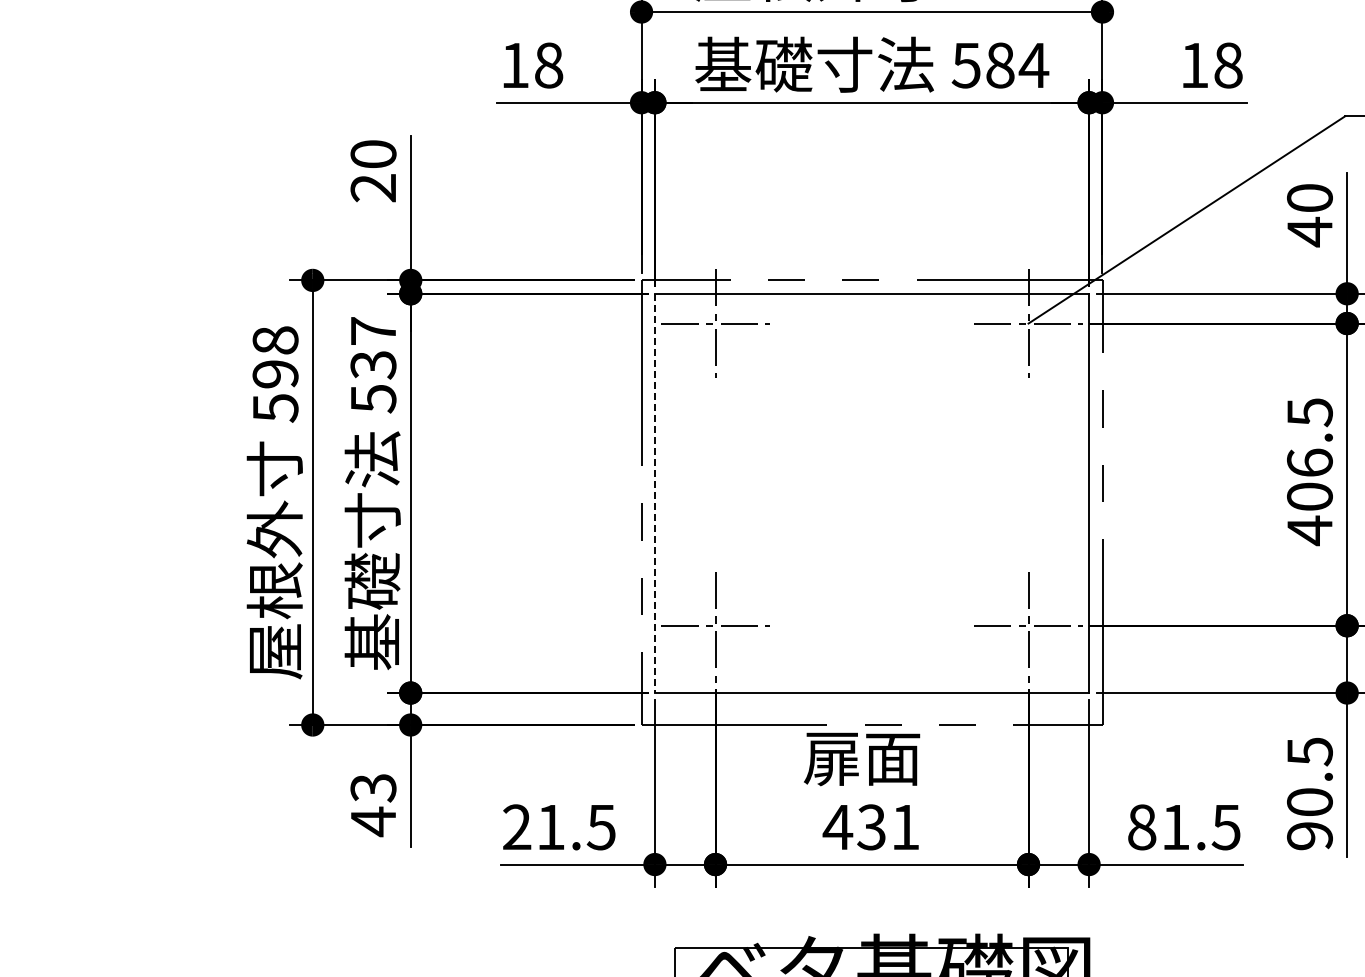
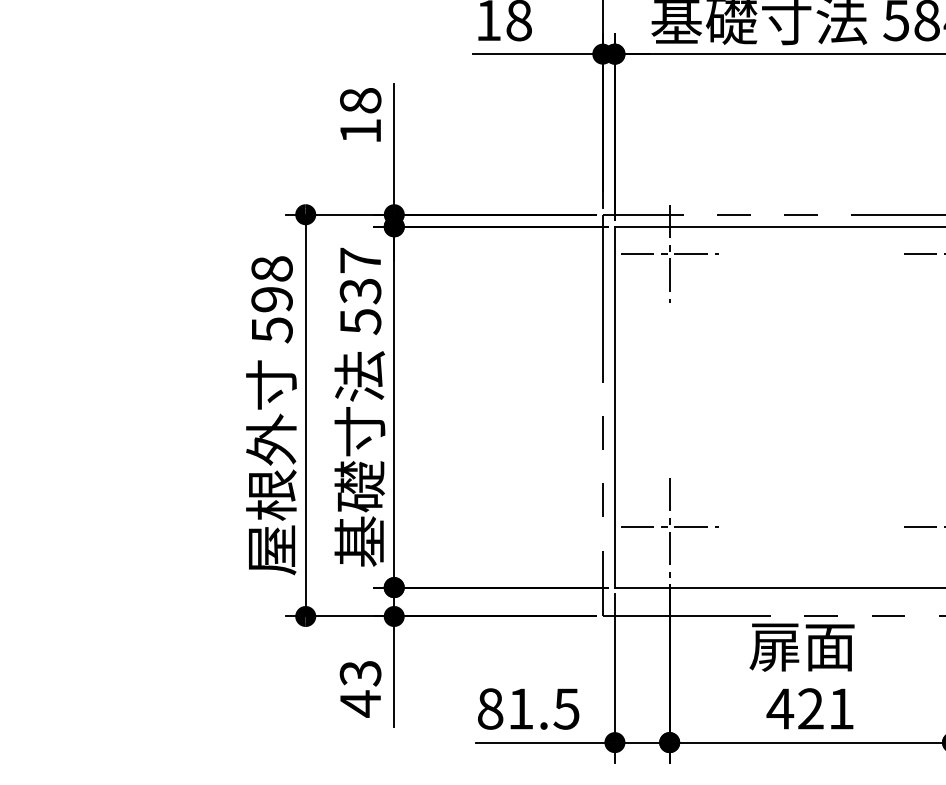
text: (373, 171) -> (360, 116), 20 -> 18
line: (654, 493) -> (614, 407), dashed -> solid
text: (517, 827) -> (490, 709), 21.5 -> 81.5
text: (871, 827) -> (810, 709), 431 -> 421

